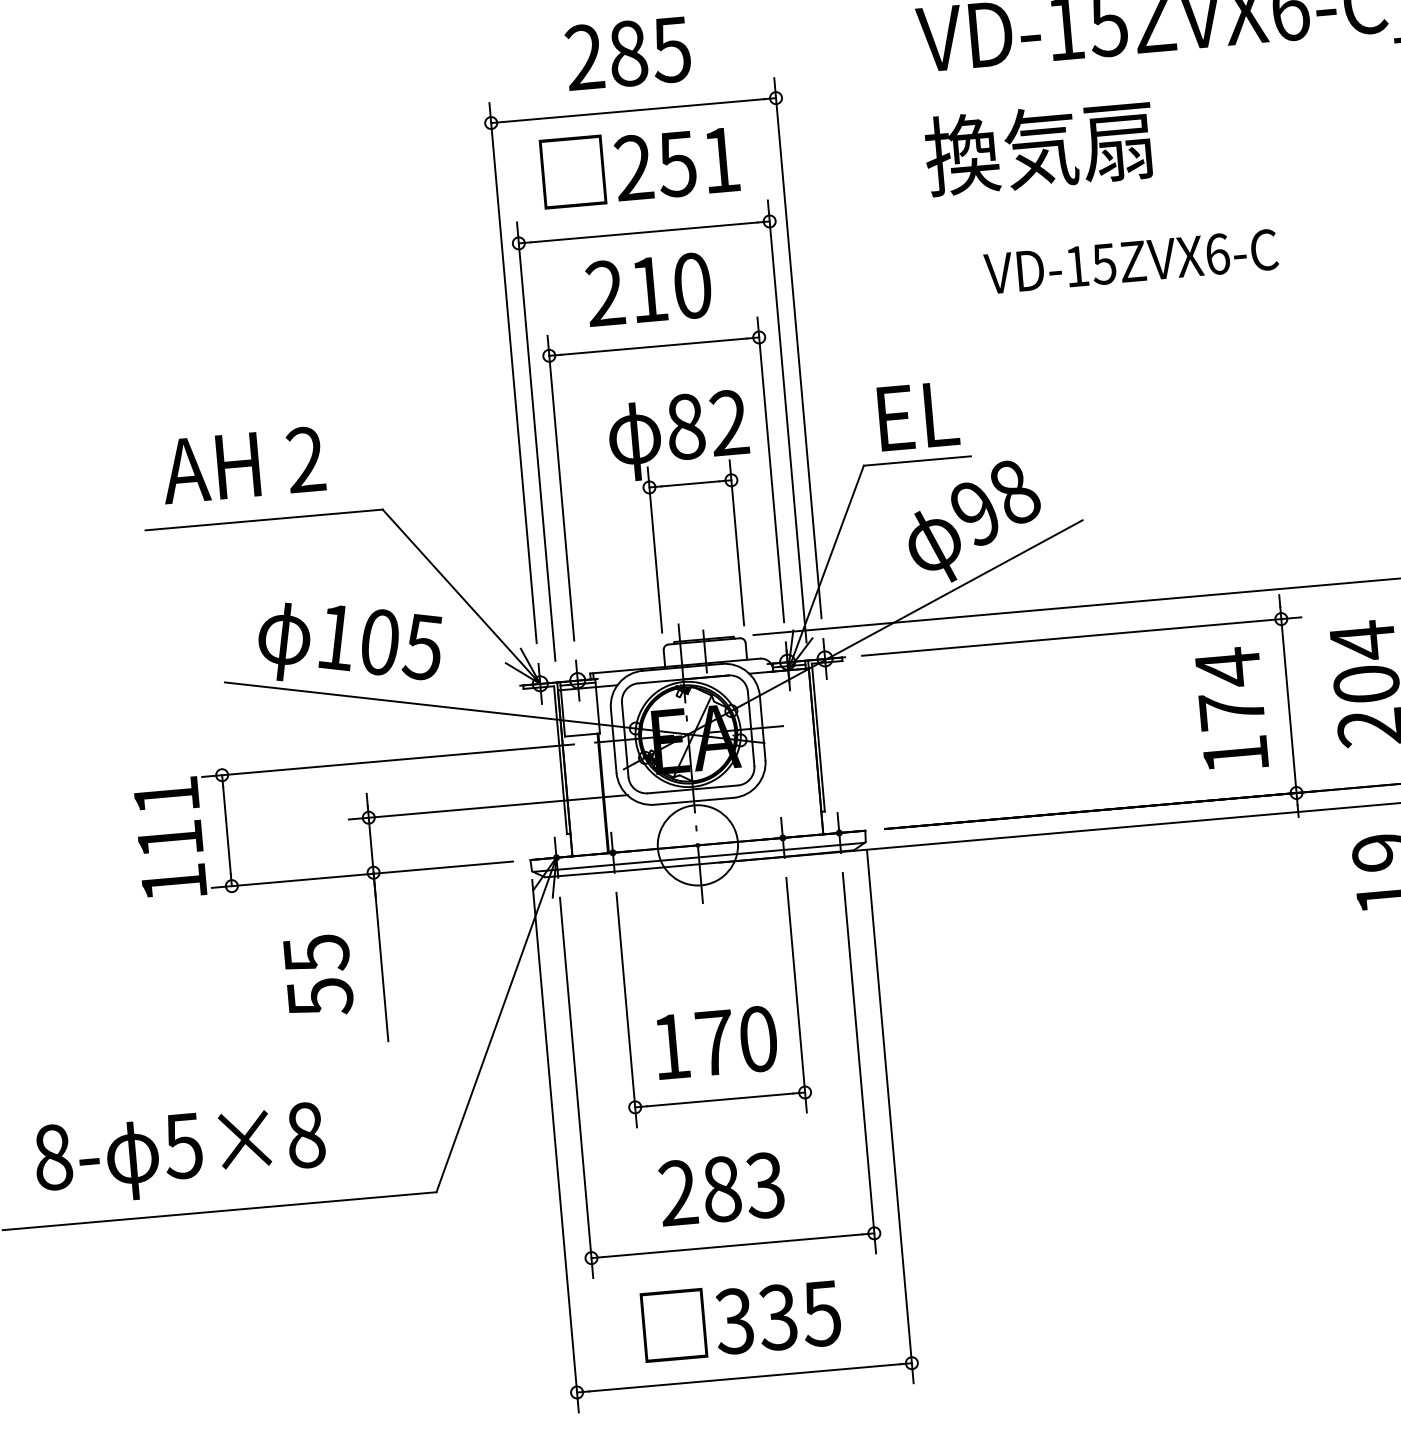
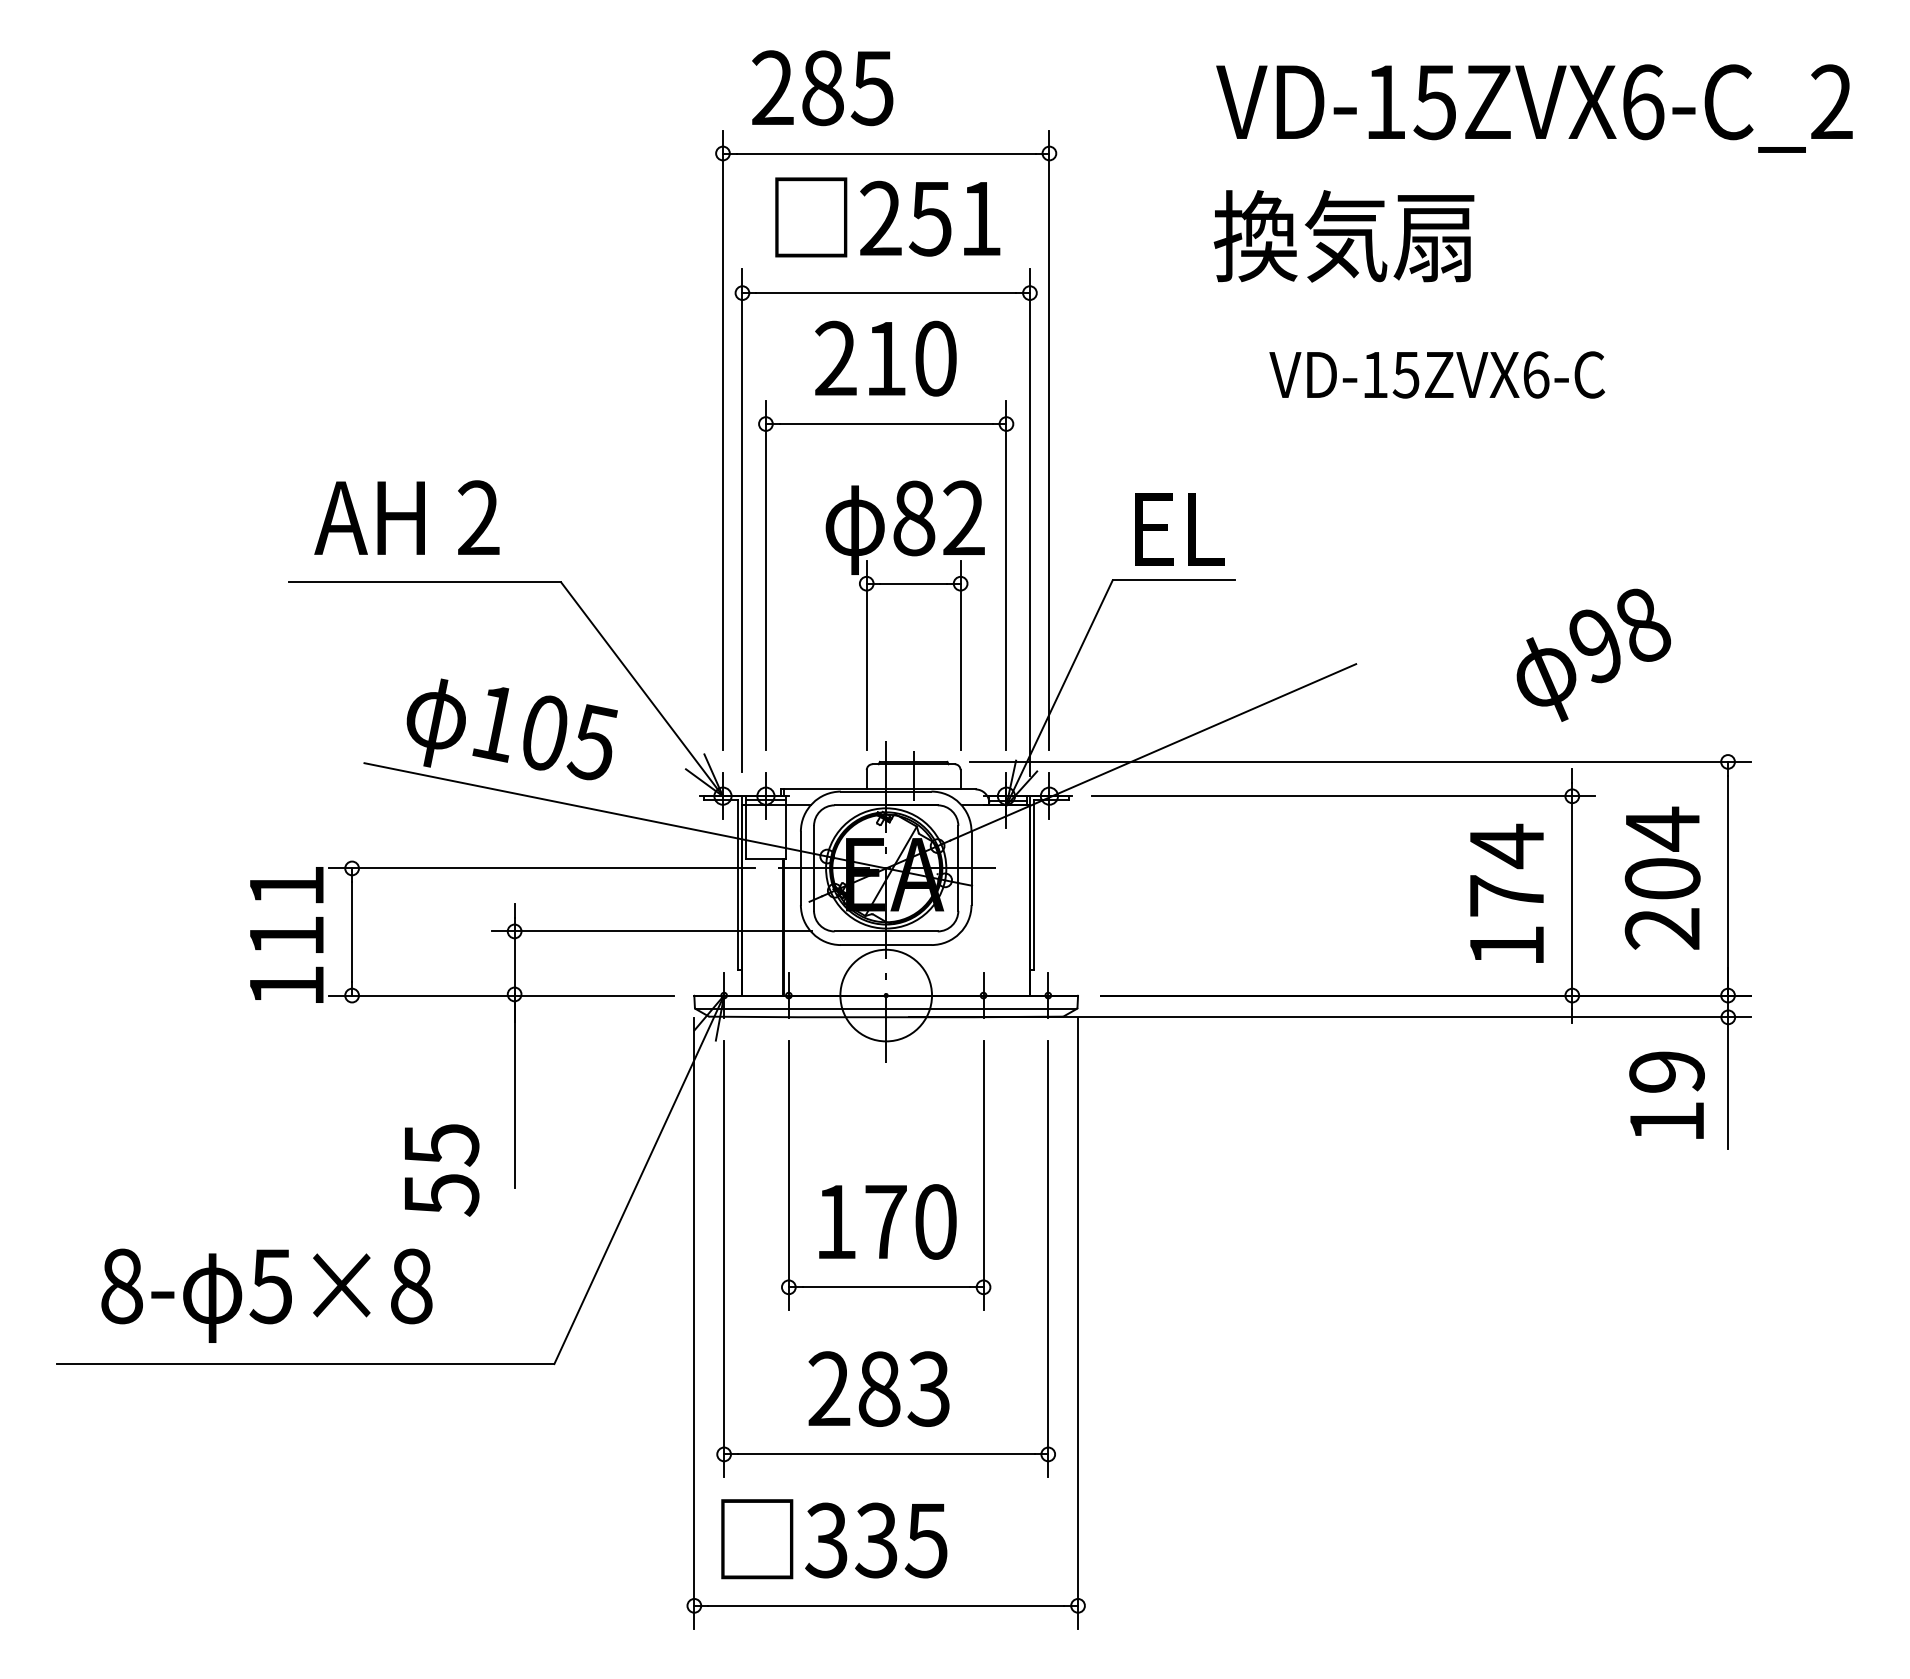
text: (628, 53) -> (822, 88), moved
text: (974, 521) -> (1593, 654), moved
text: (319, 976) -> (442, 1170), moved
text: (741, 1319) -> (834, 1539), moved

